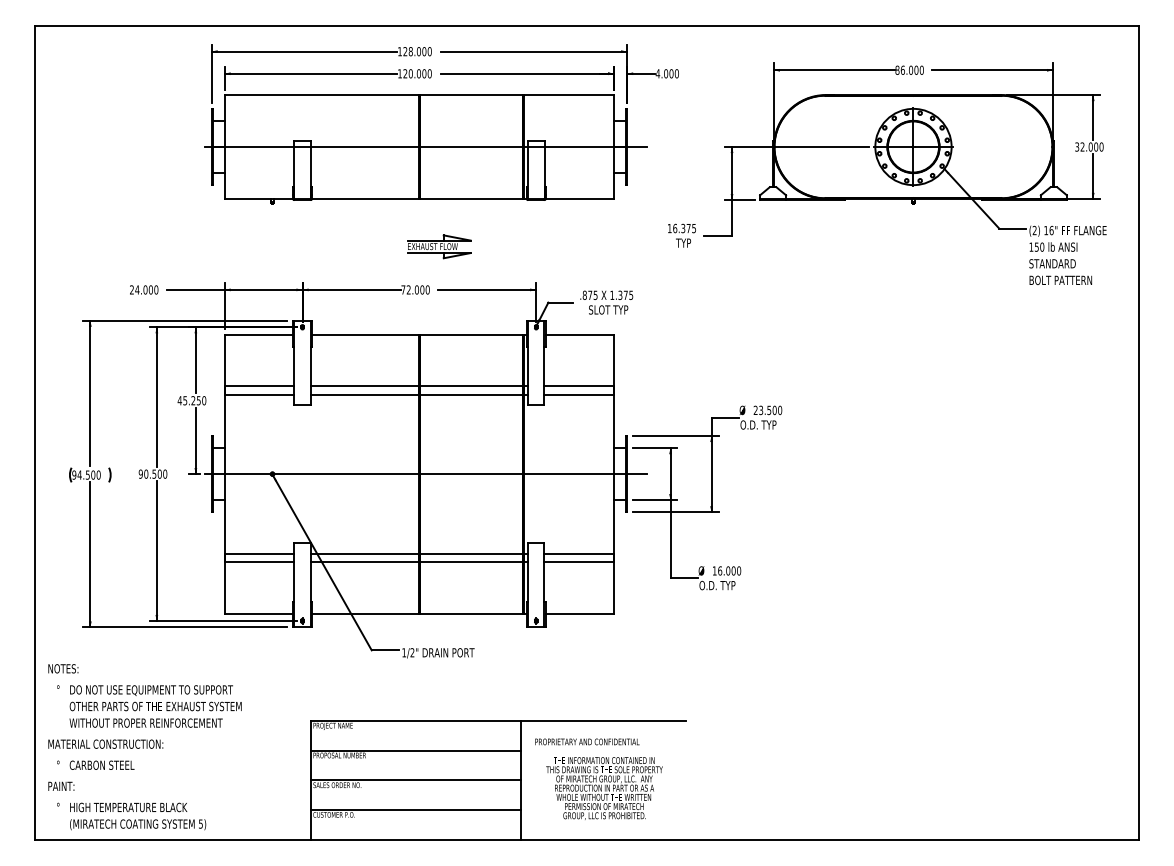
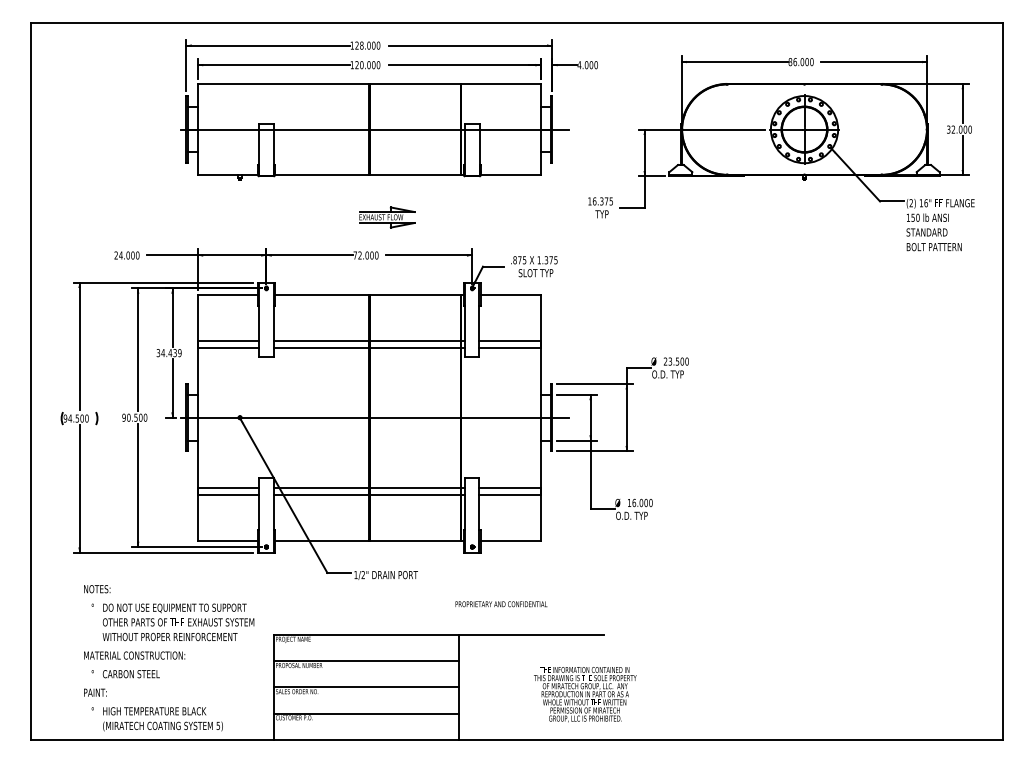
text: (191, 400) -> (168, 352), 45.250 -> 34.439
text: (587, 741) -> (501, 603), moved
text: (144, 747) -> (168, 658), moved
text: (604, 788) -> (585, 694), moved

